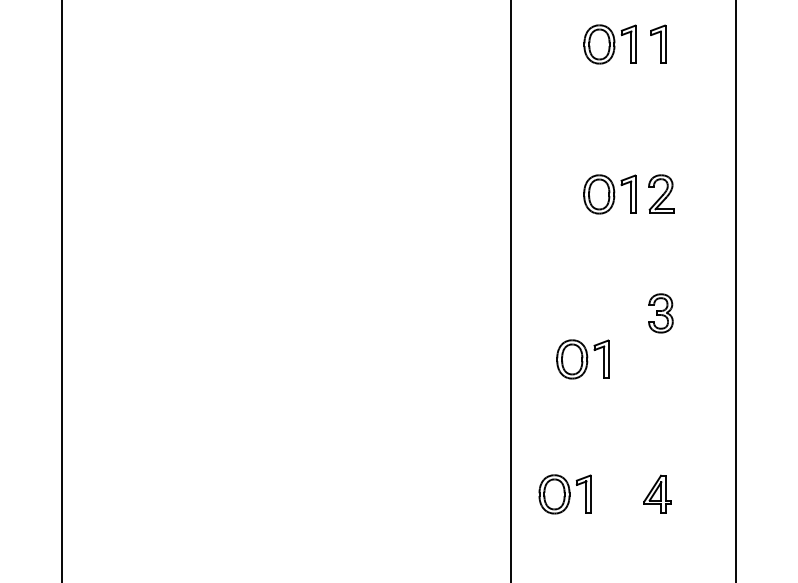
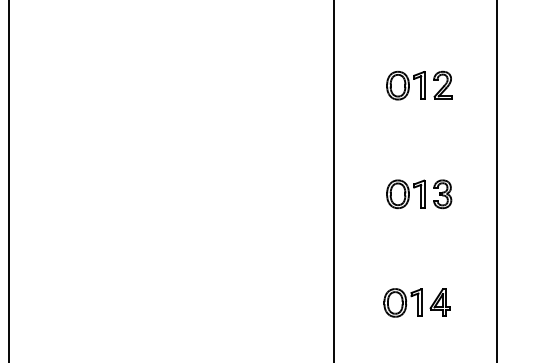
part: (660, 313) -> (442, 194), moved
part: (582, 359) -> (405, 194), moved
part: (564, 494) -> (402, 303), moved

